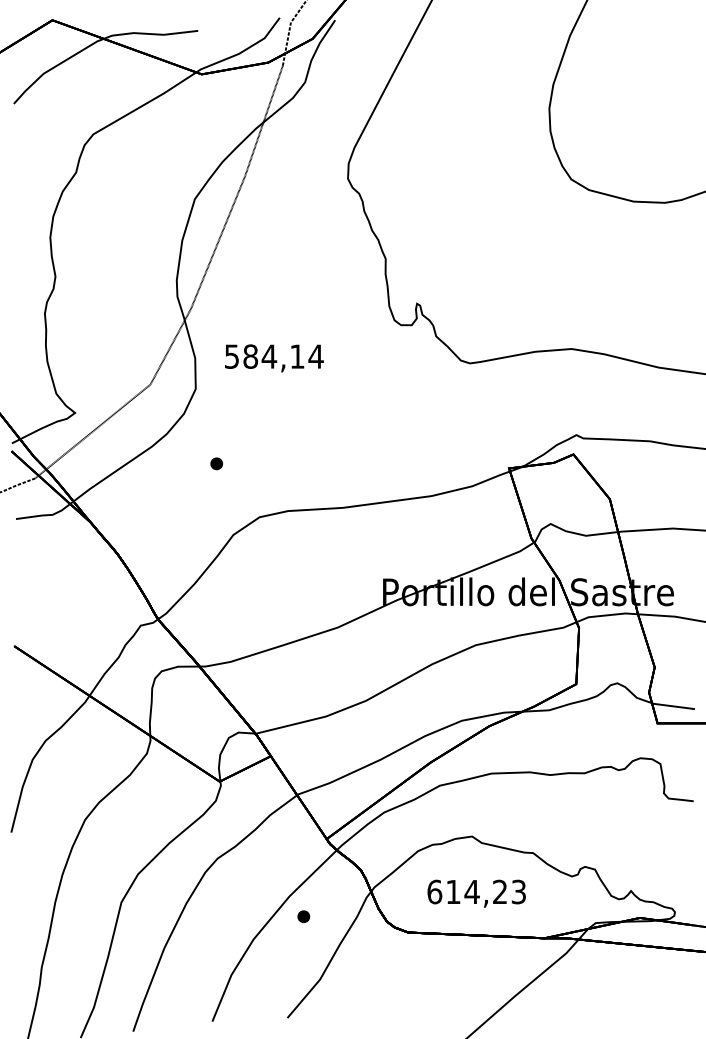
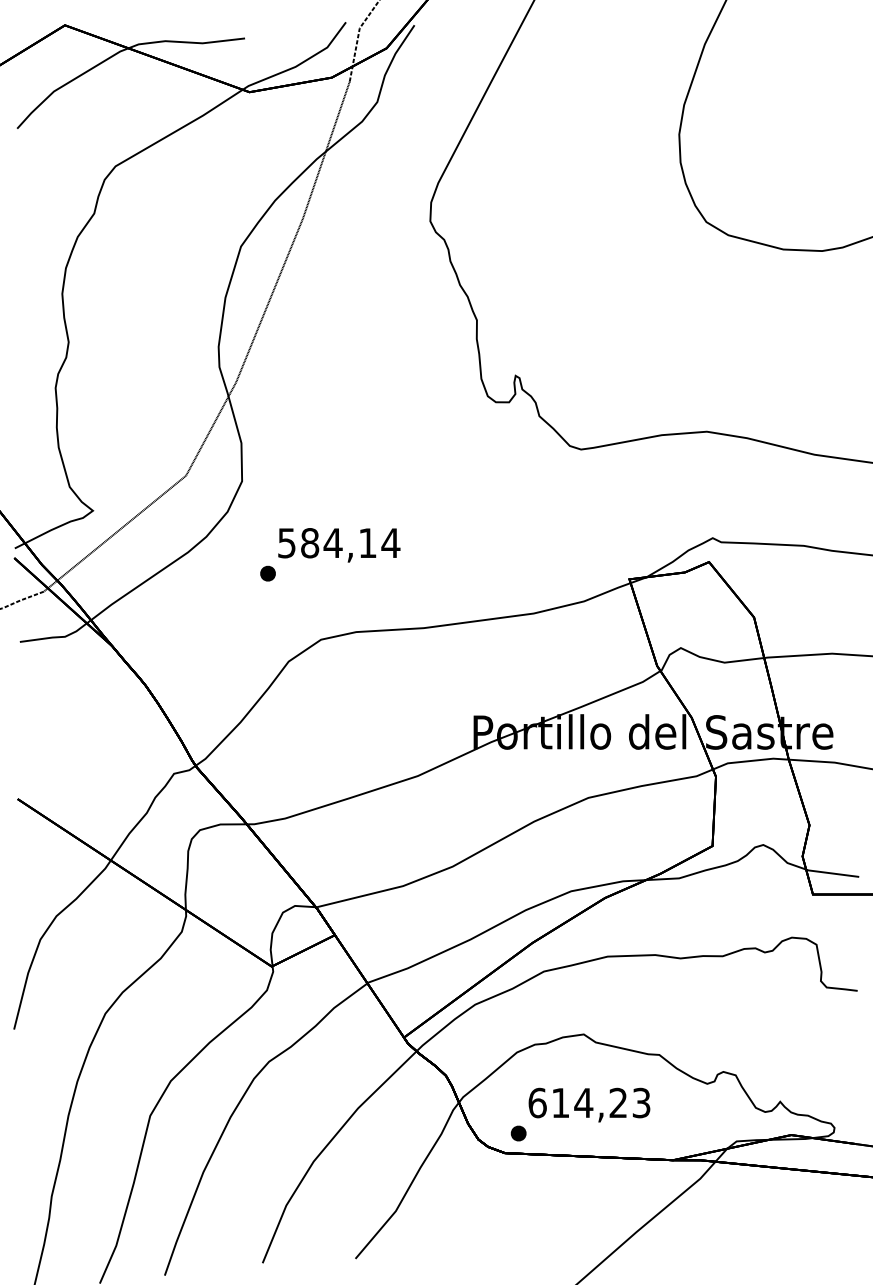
text: (274, 358) -> (339, 545), moved
part: (303, 916) -> (518, 1133), moved

